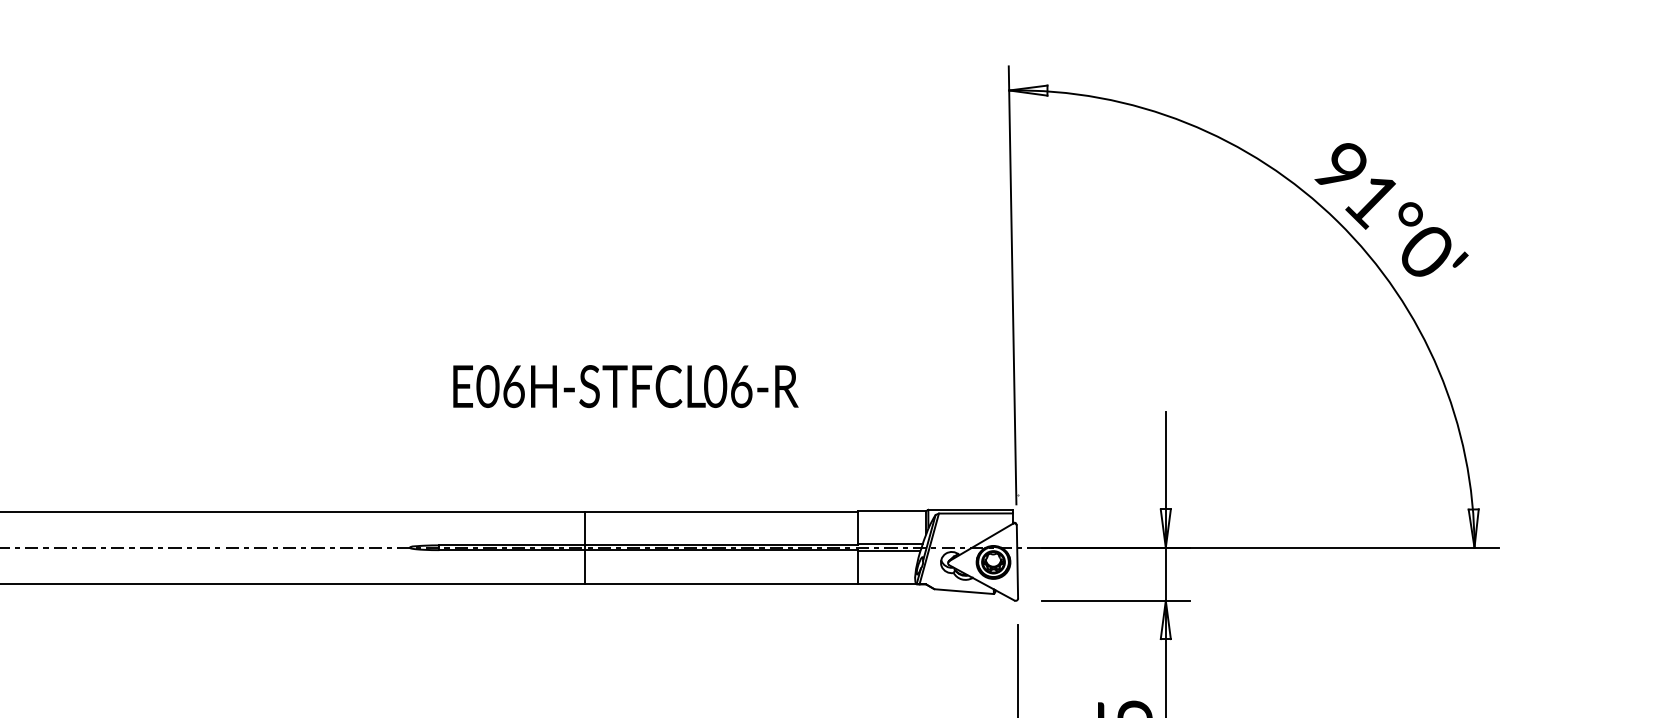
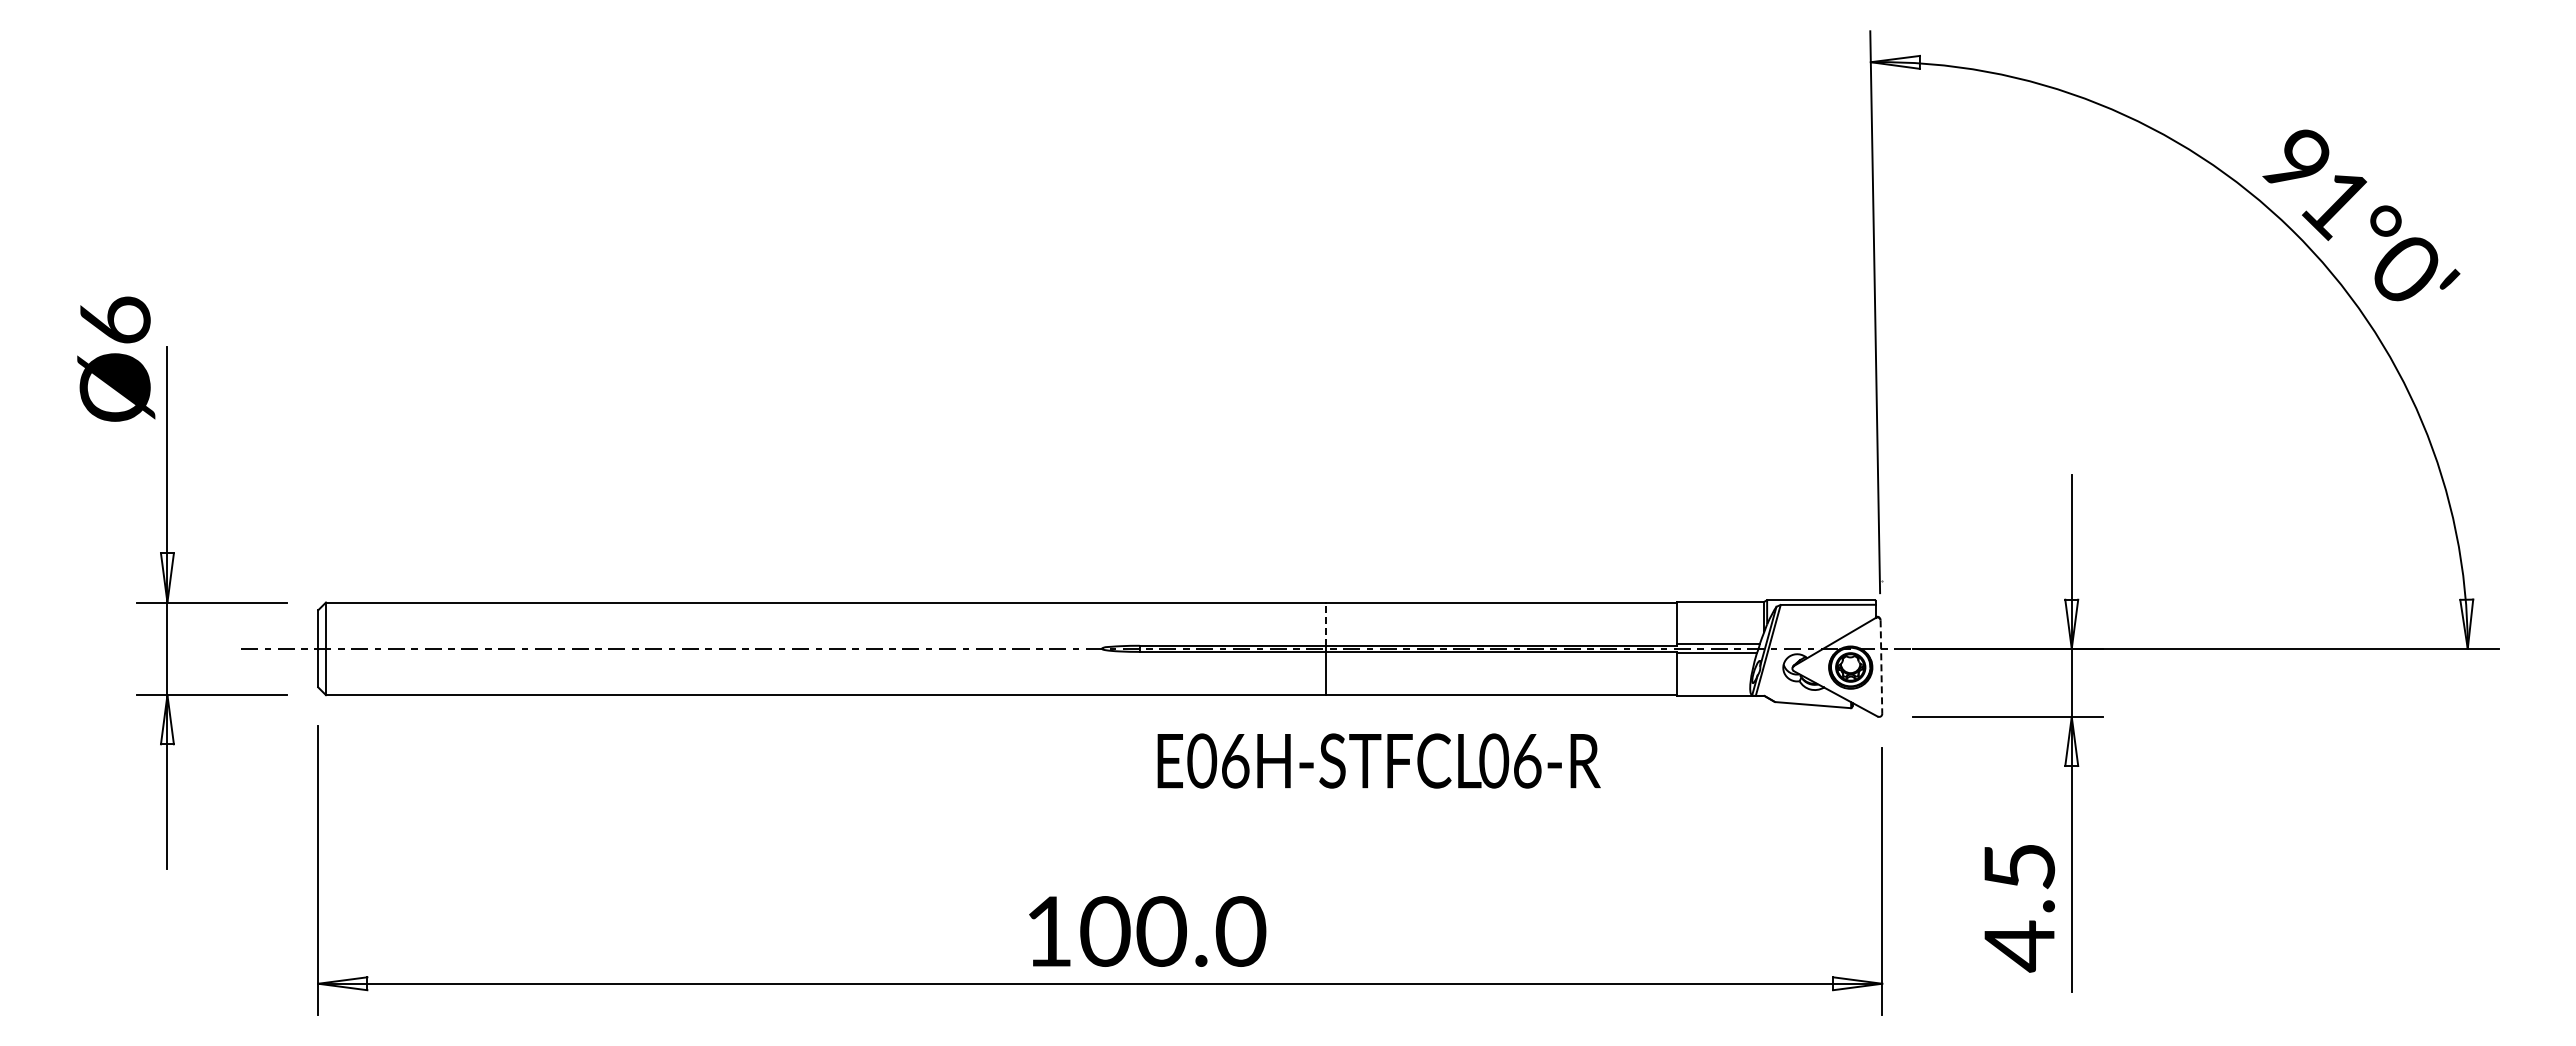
text: (625, 386) -> (1378, 760), moved
line: (584, 528) -> (1326, 624), solid -> dashed
line: (1017, 562) -> (1881, 667), solid -> dashed

